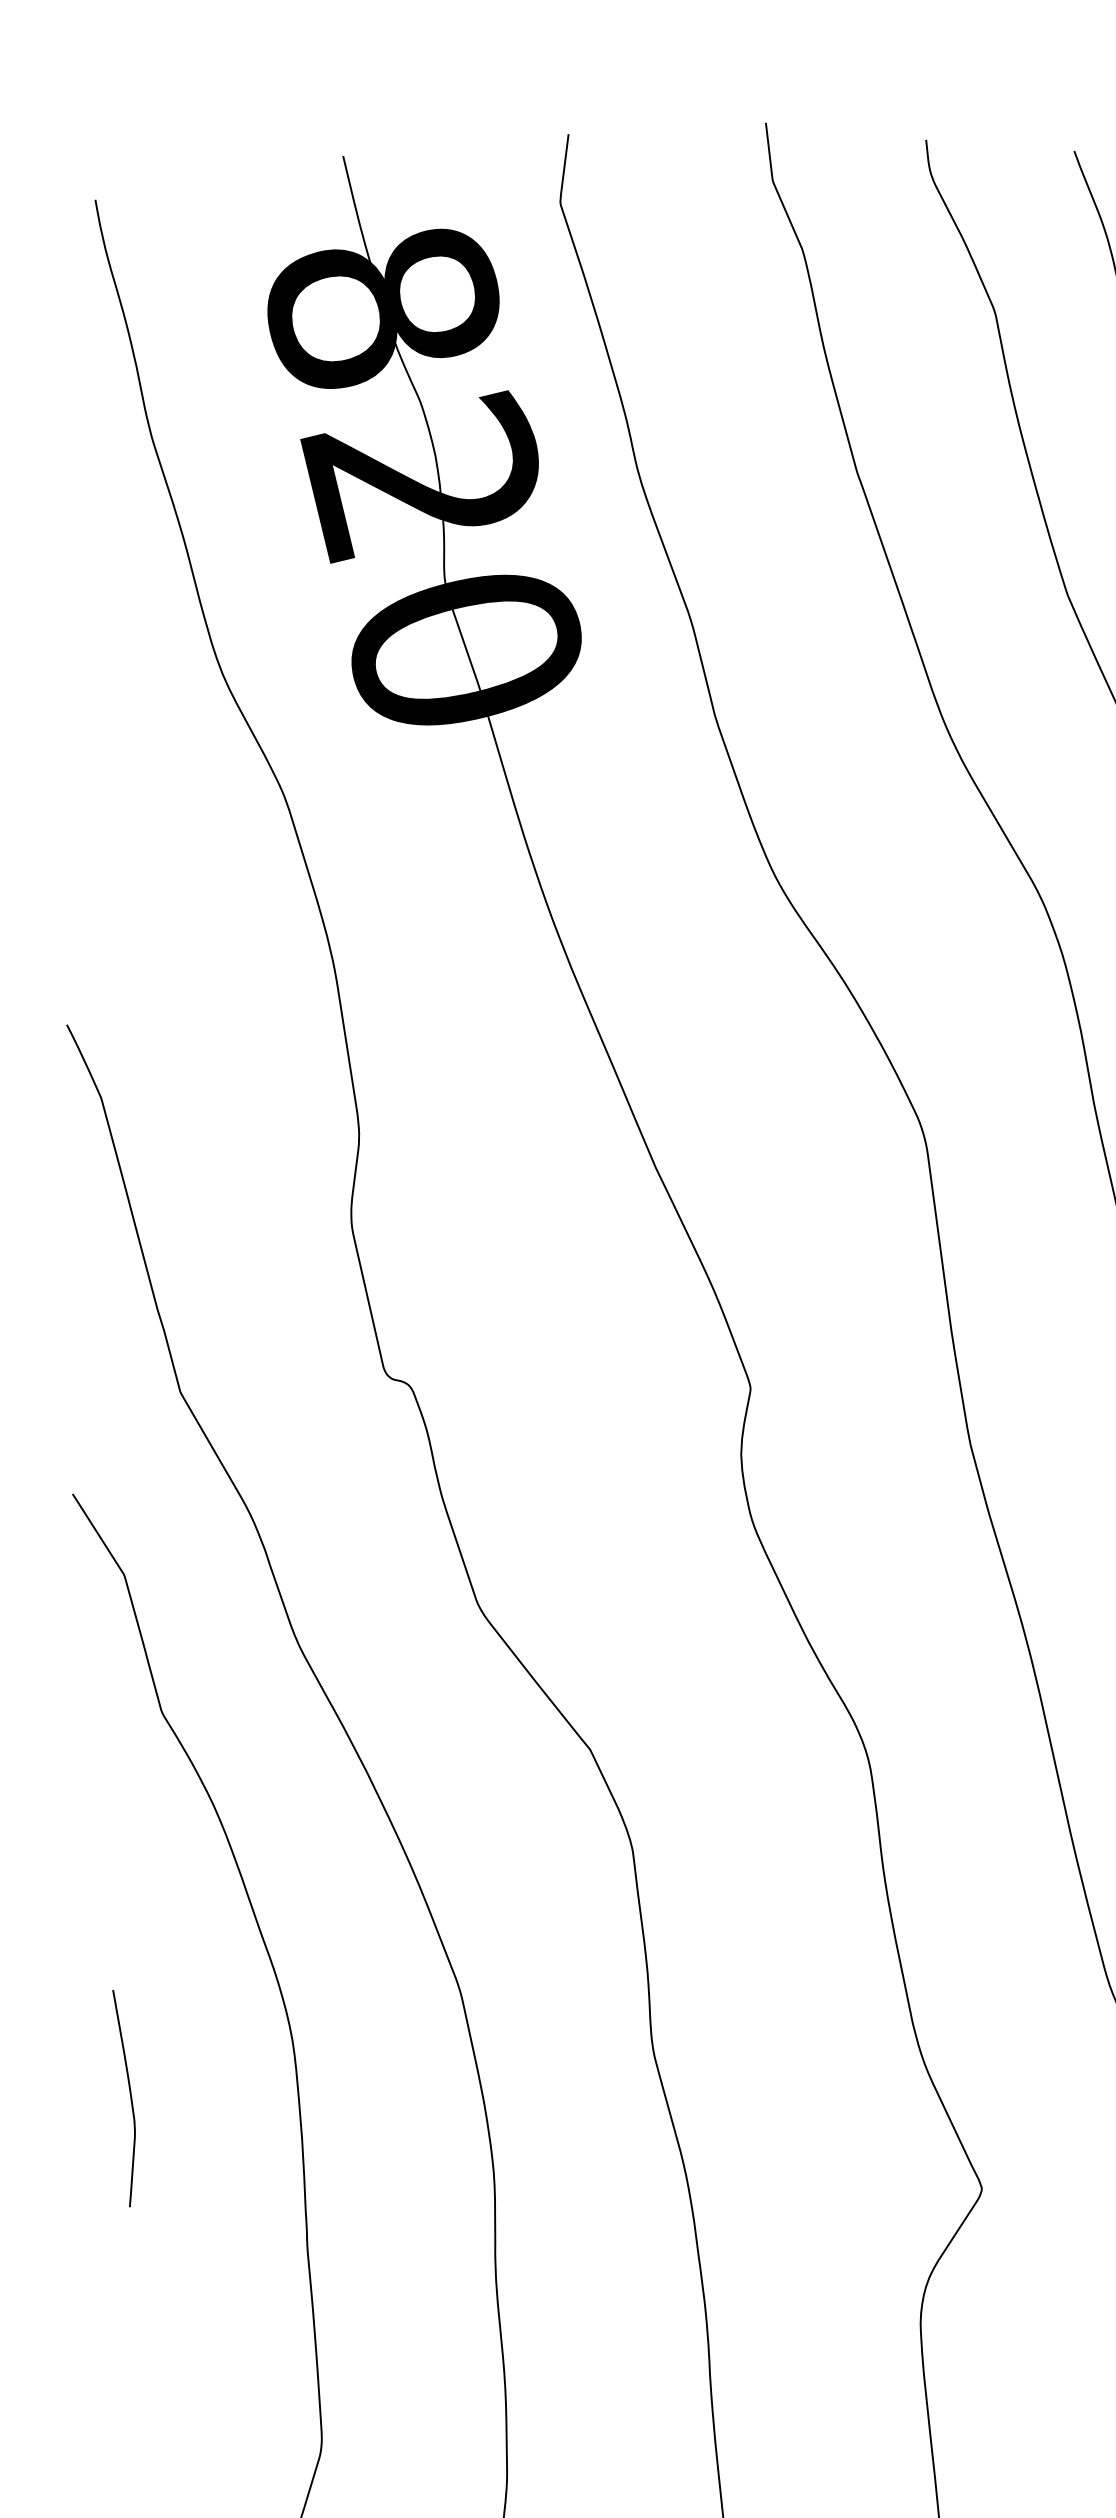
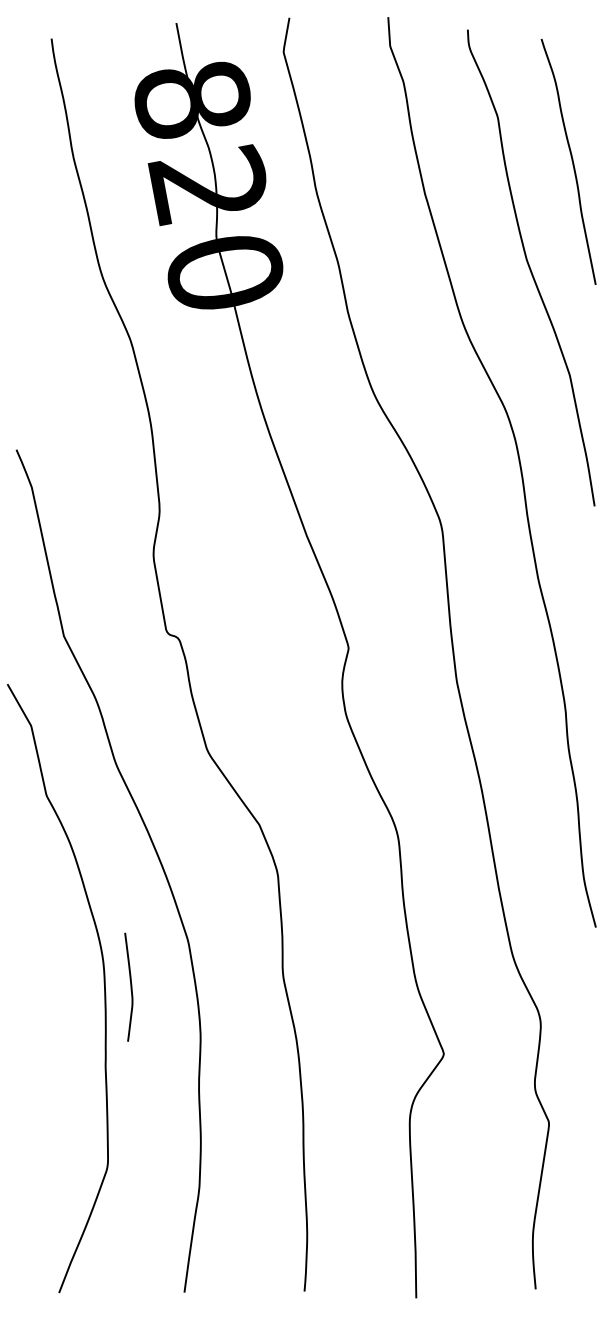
curve: (129, 2096) -> (130, 986), moved

